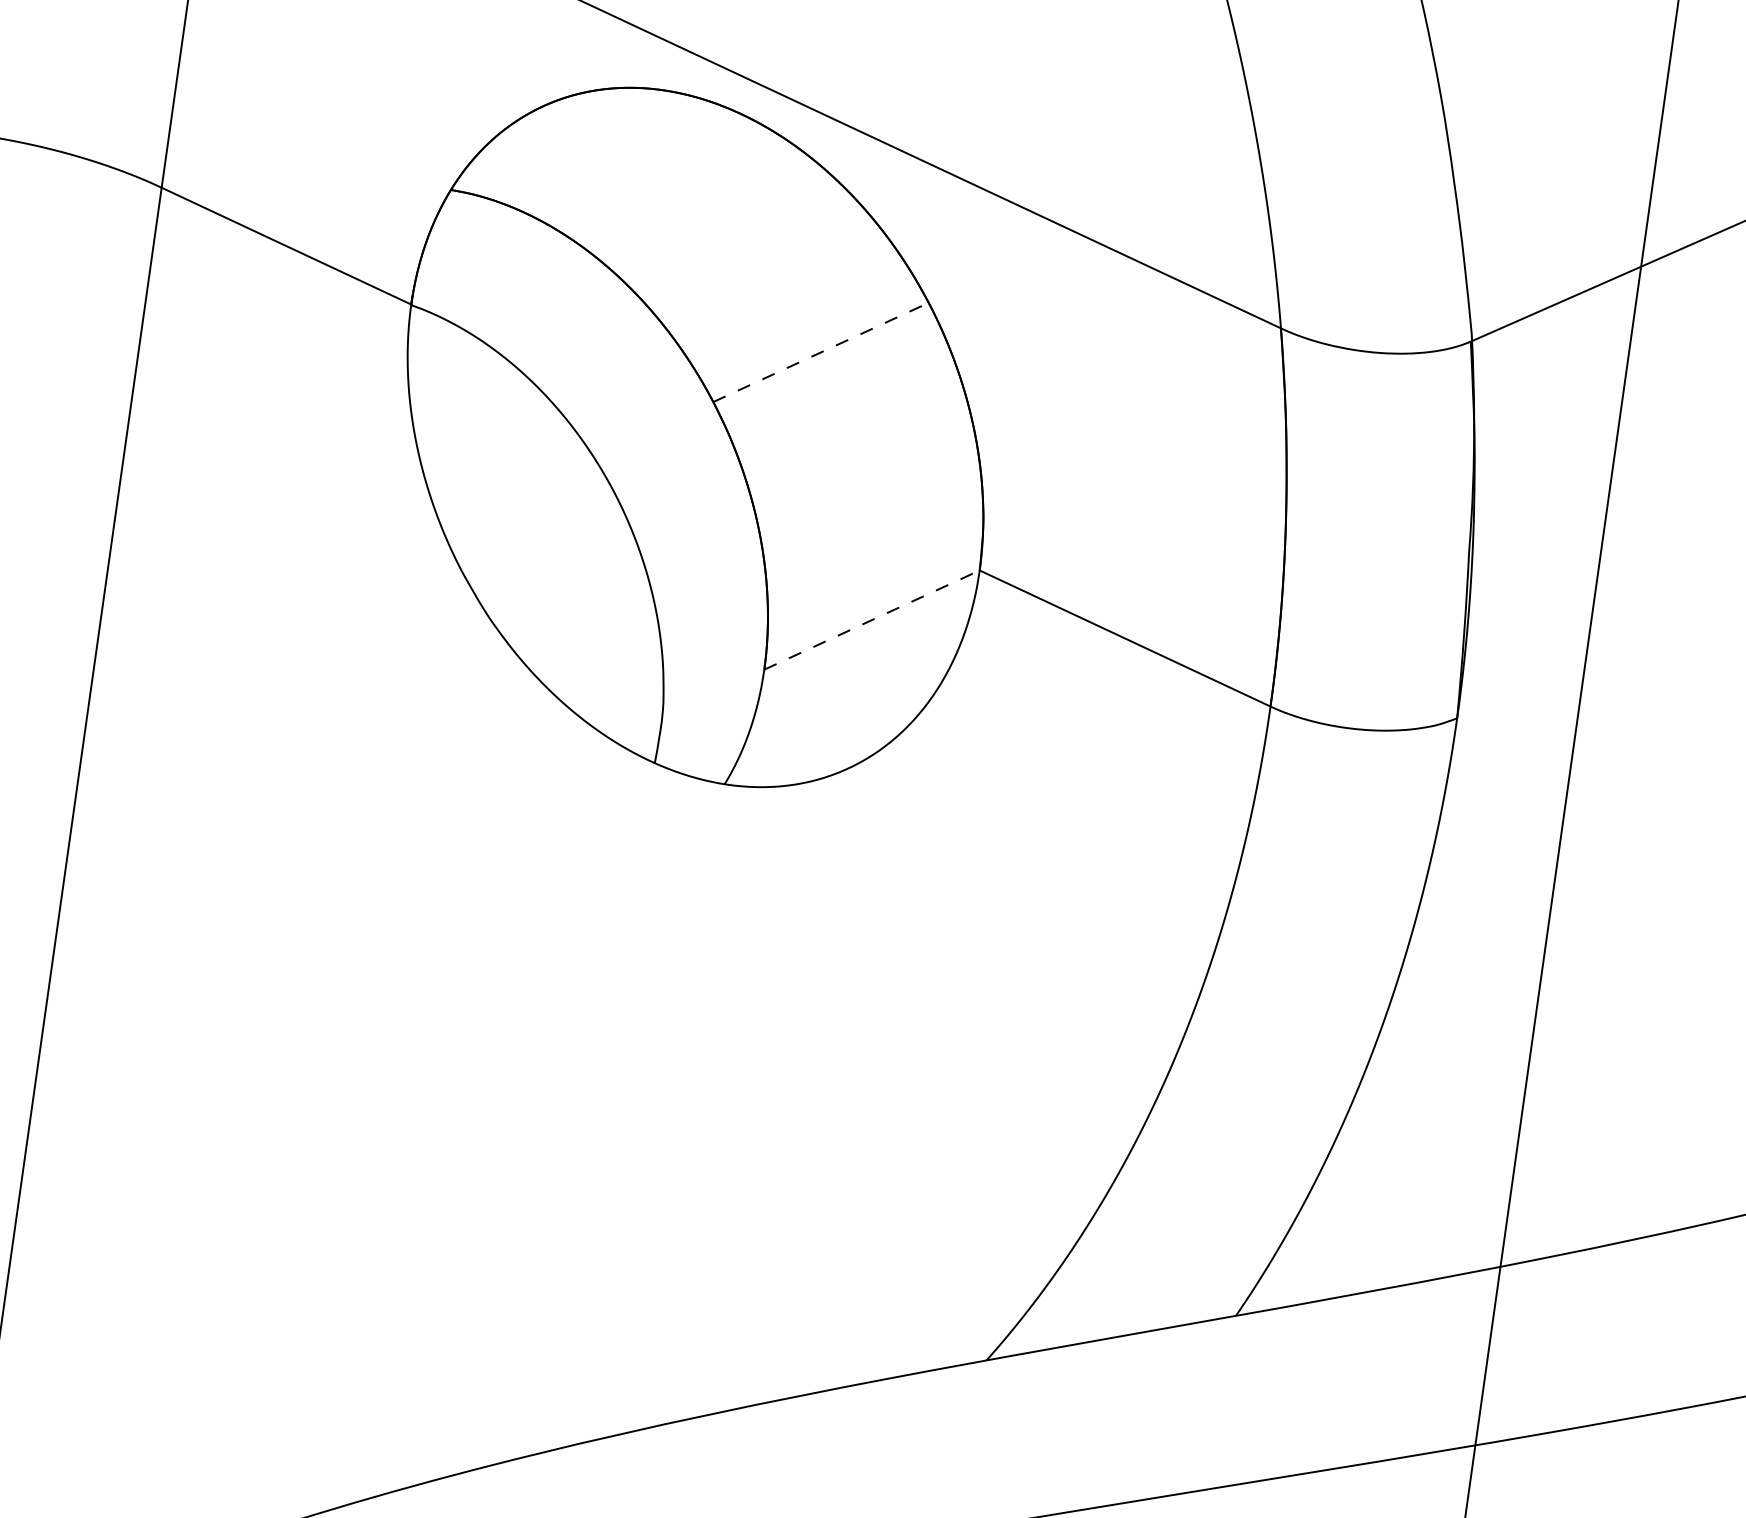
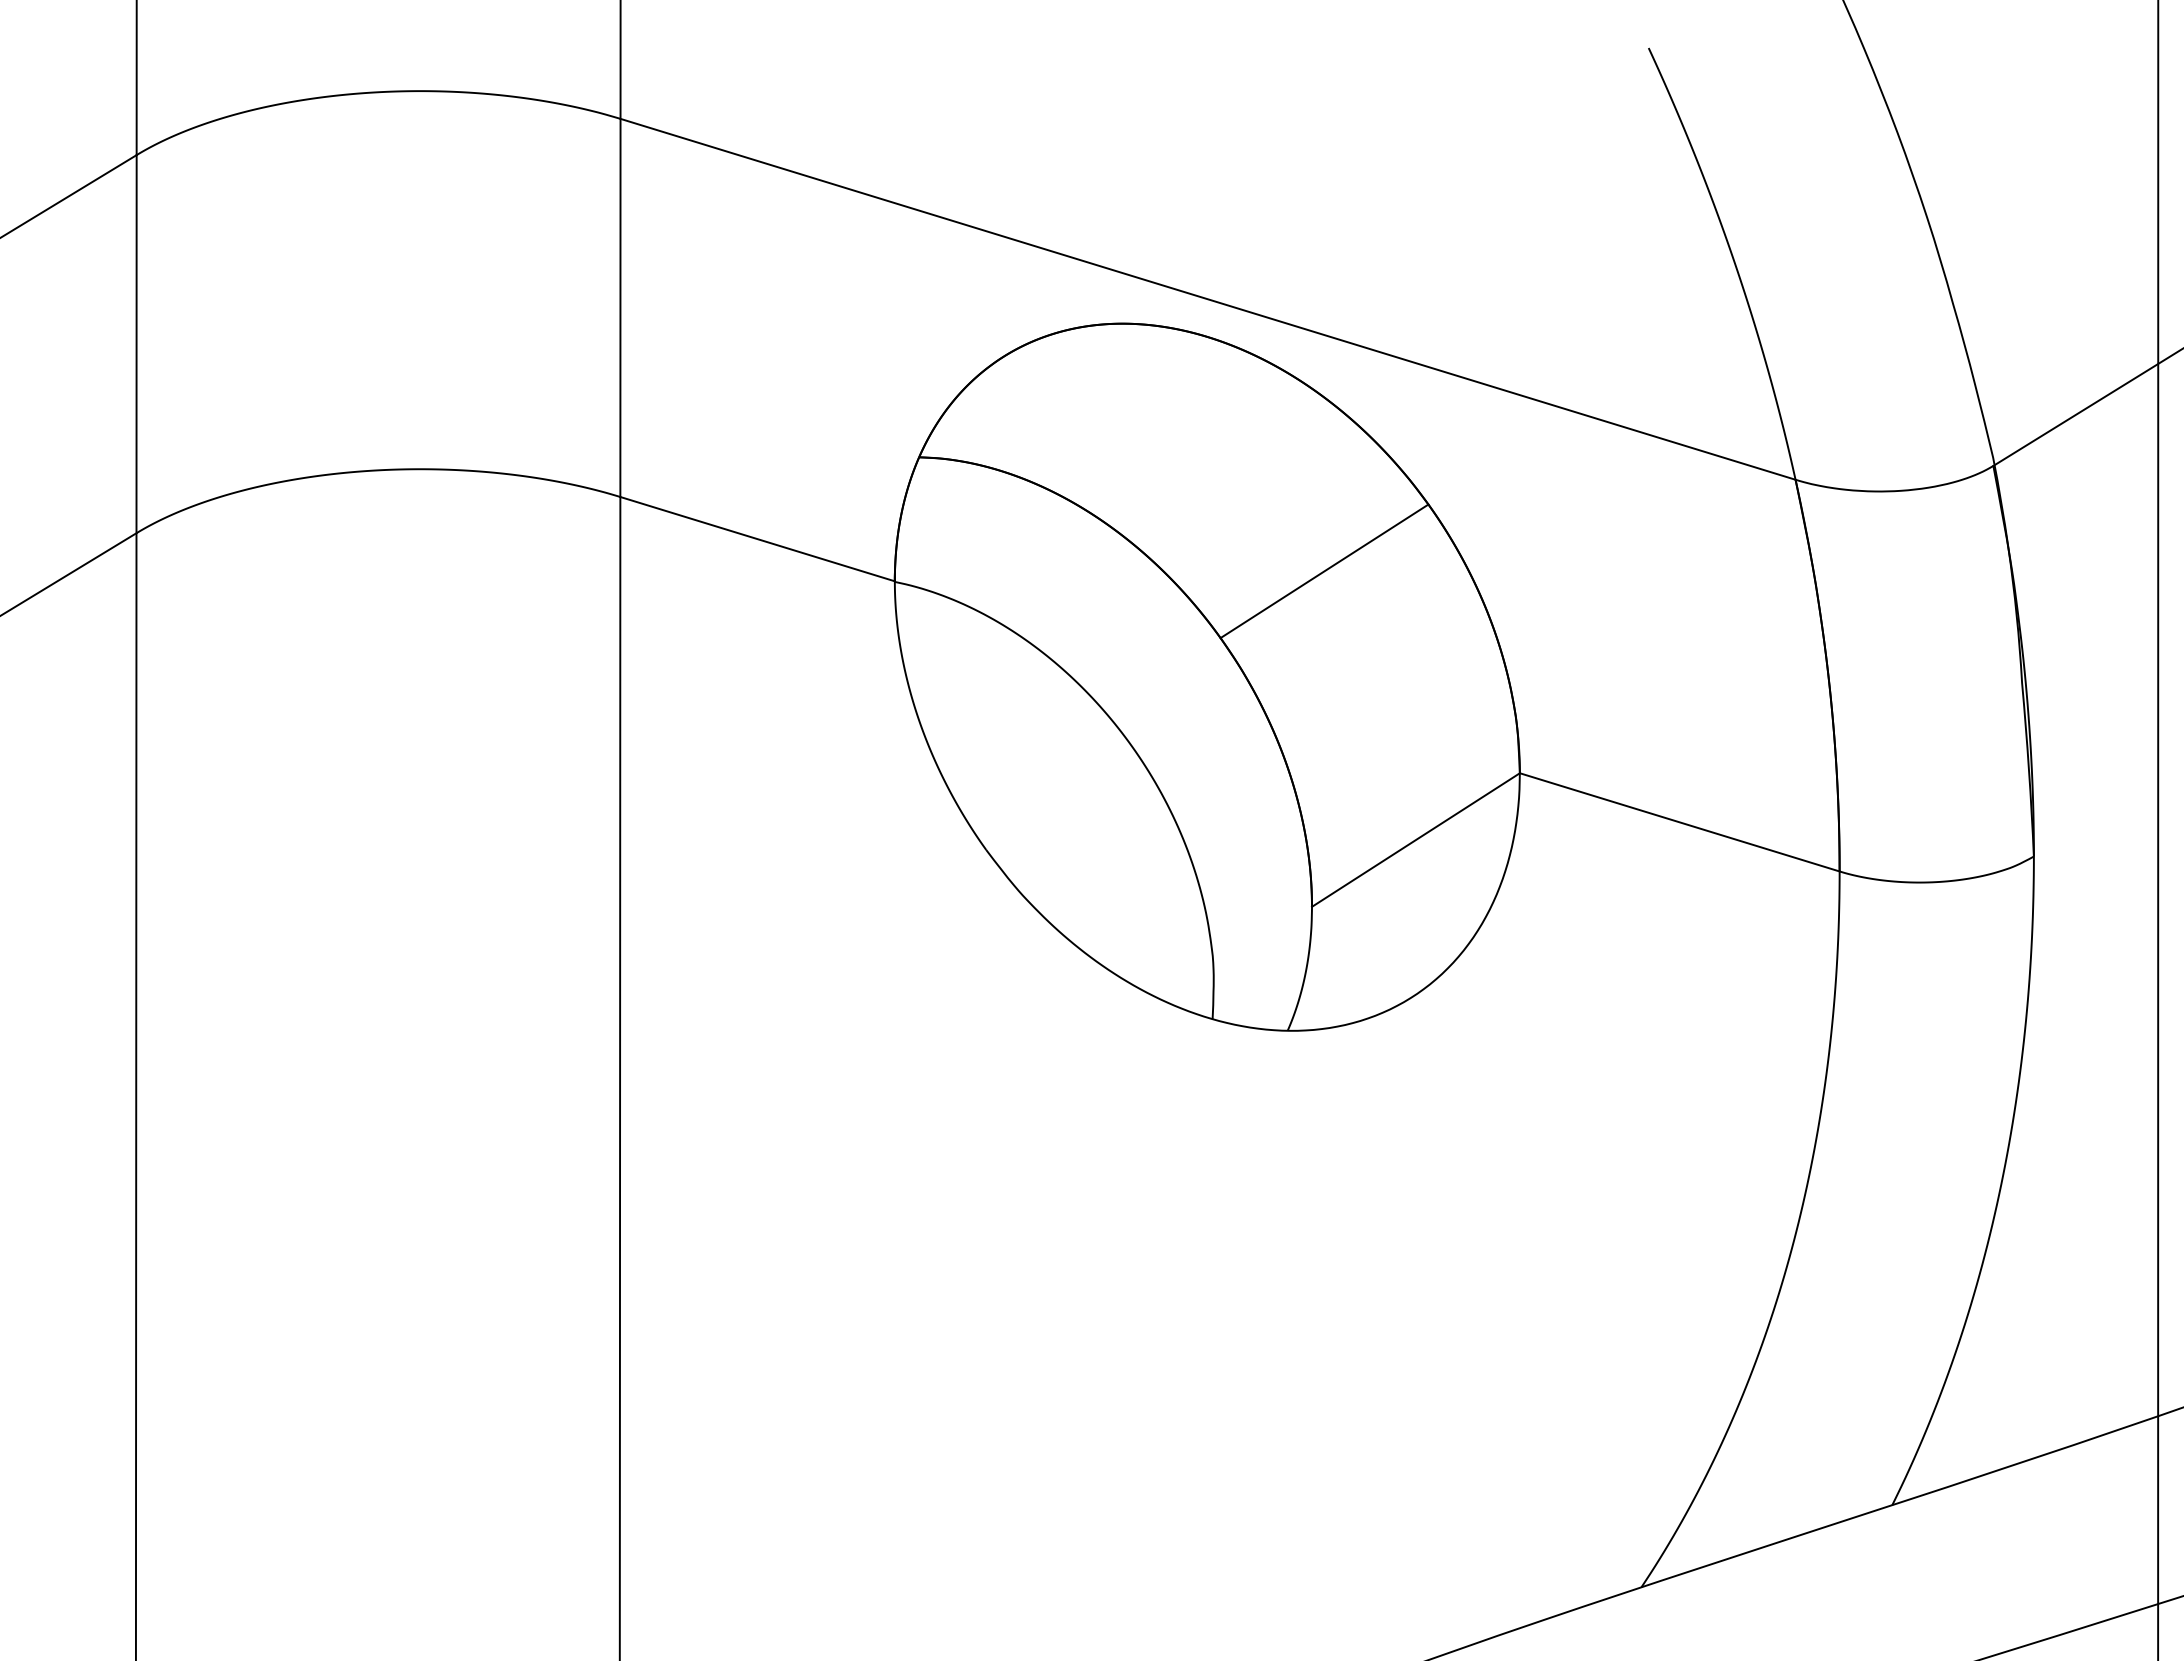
line: (820, 352) -> (1324, 571), dashed -> solid
line: (871, 620) -> (1415, 840), dashed -> solid

